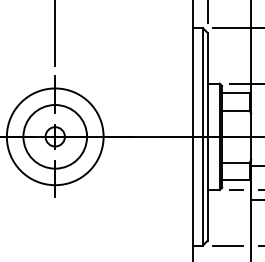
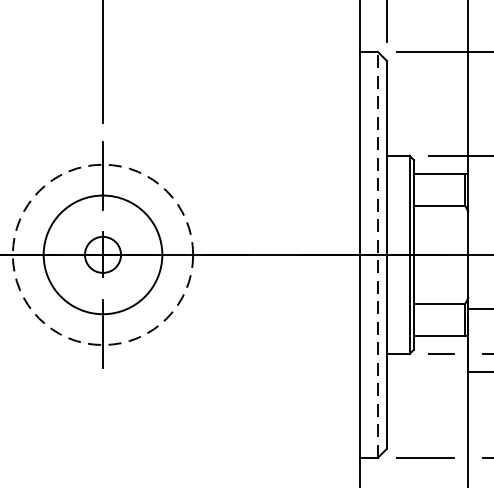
circle: (54, 136) -> (101, 254), solid -> dashed
line: (202, 136) -> (377, 254), solid -> dashed

